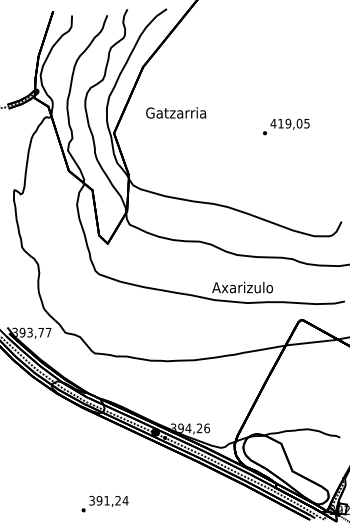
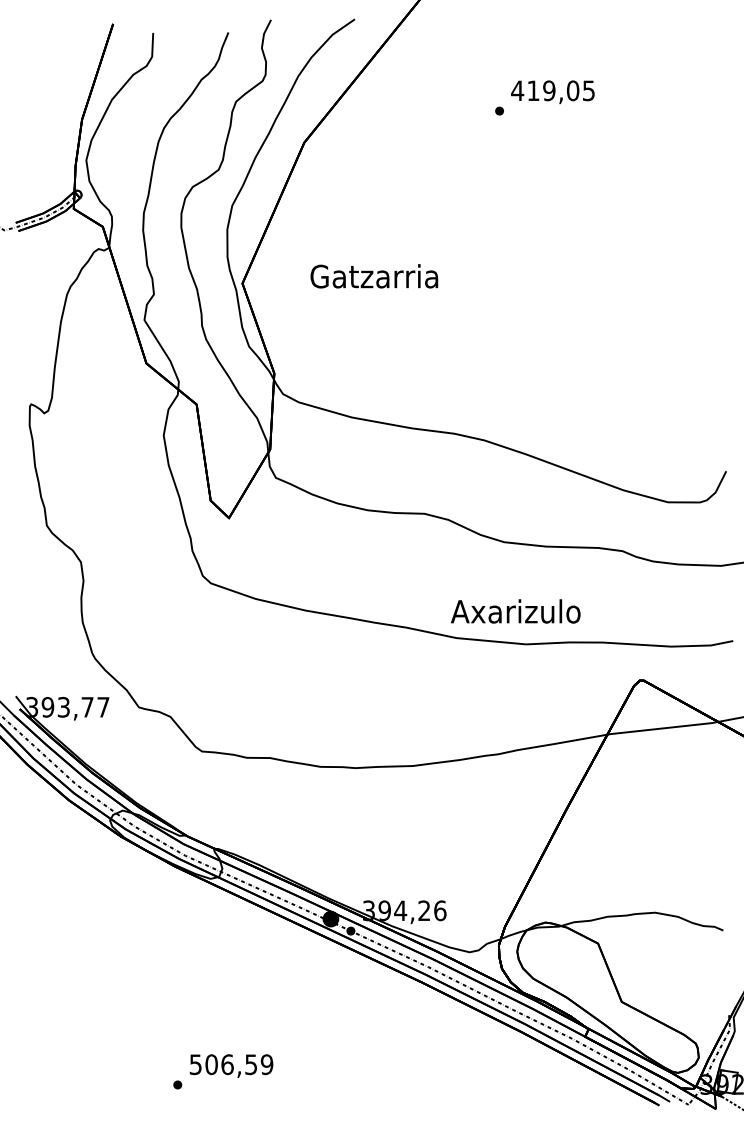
text: (176, 112) -> (375, 275), moved
text: (286, 126) -> (545, 96), moved
text: (108, 500) -> (230, 1064), 391,24 -> 506,59

